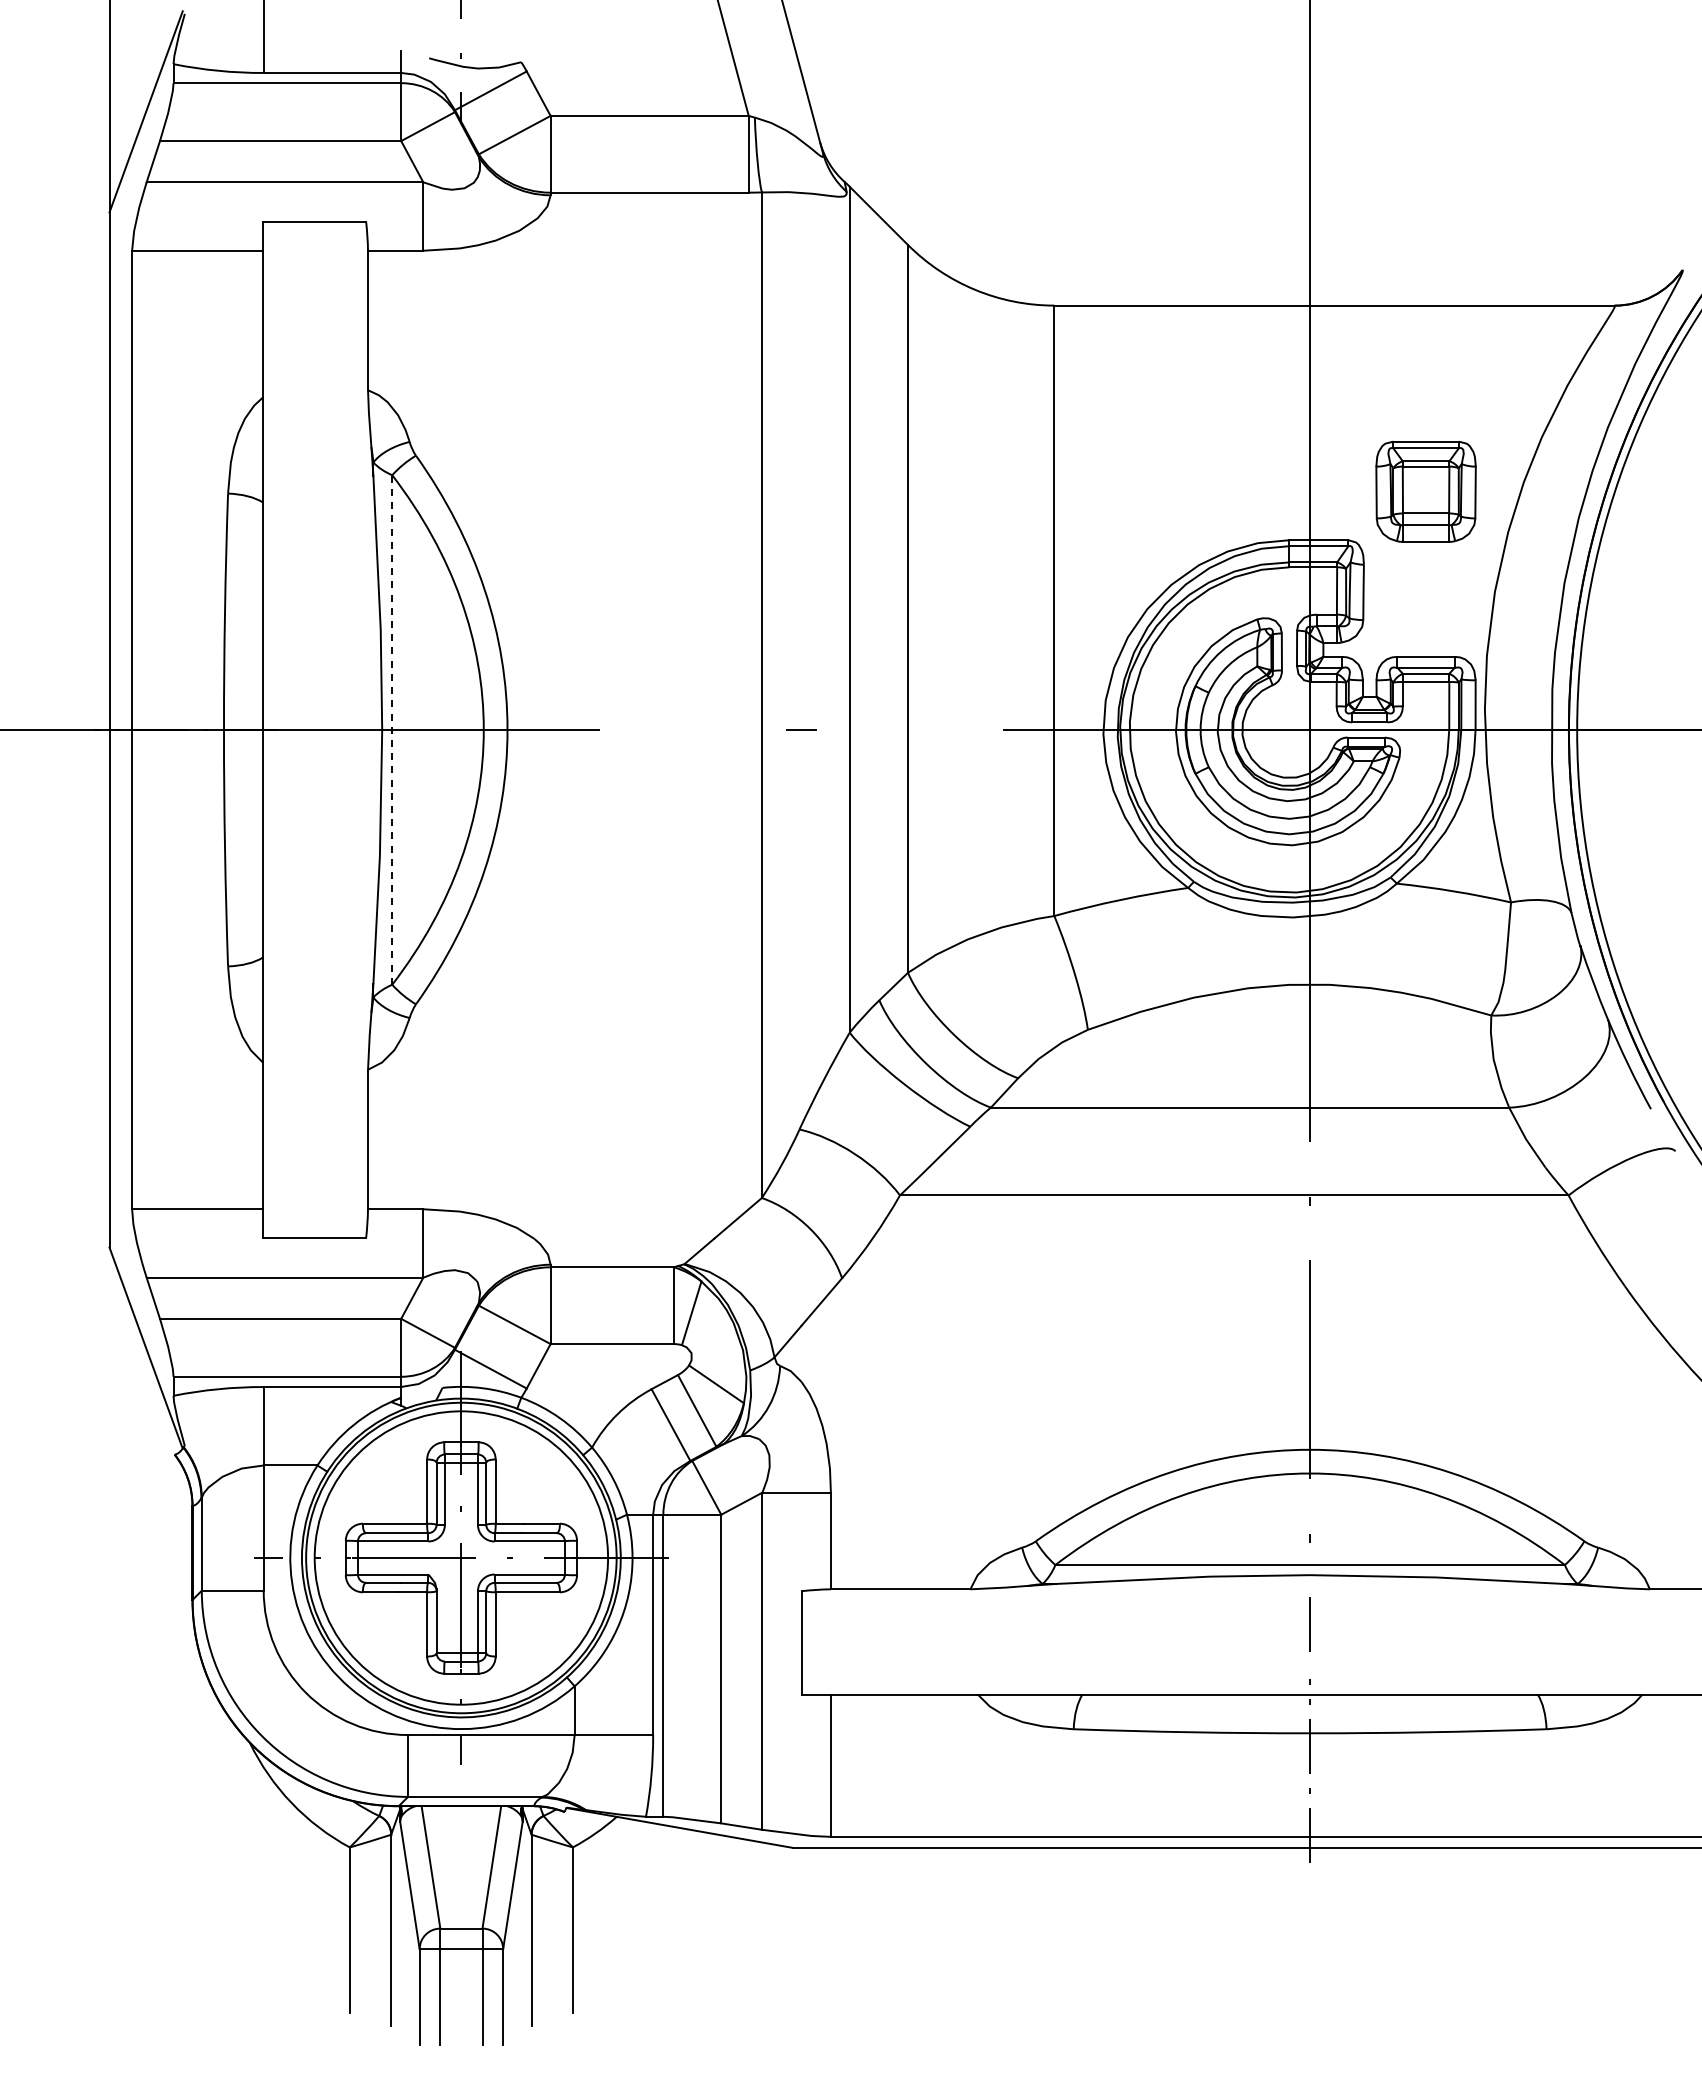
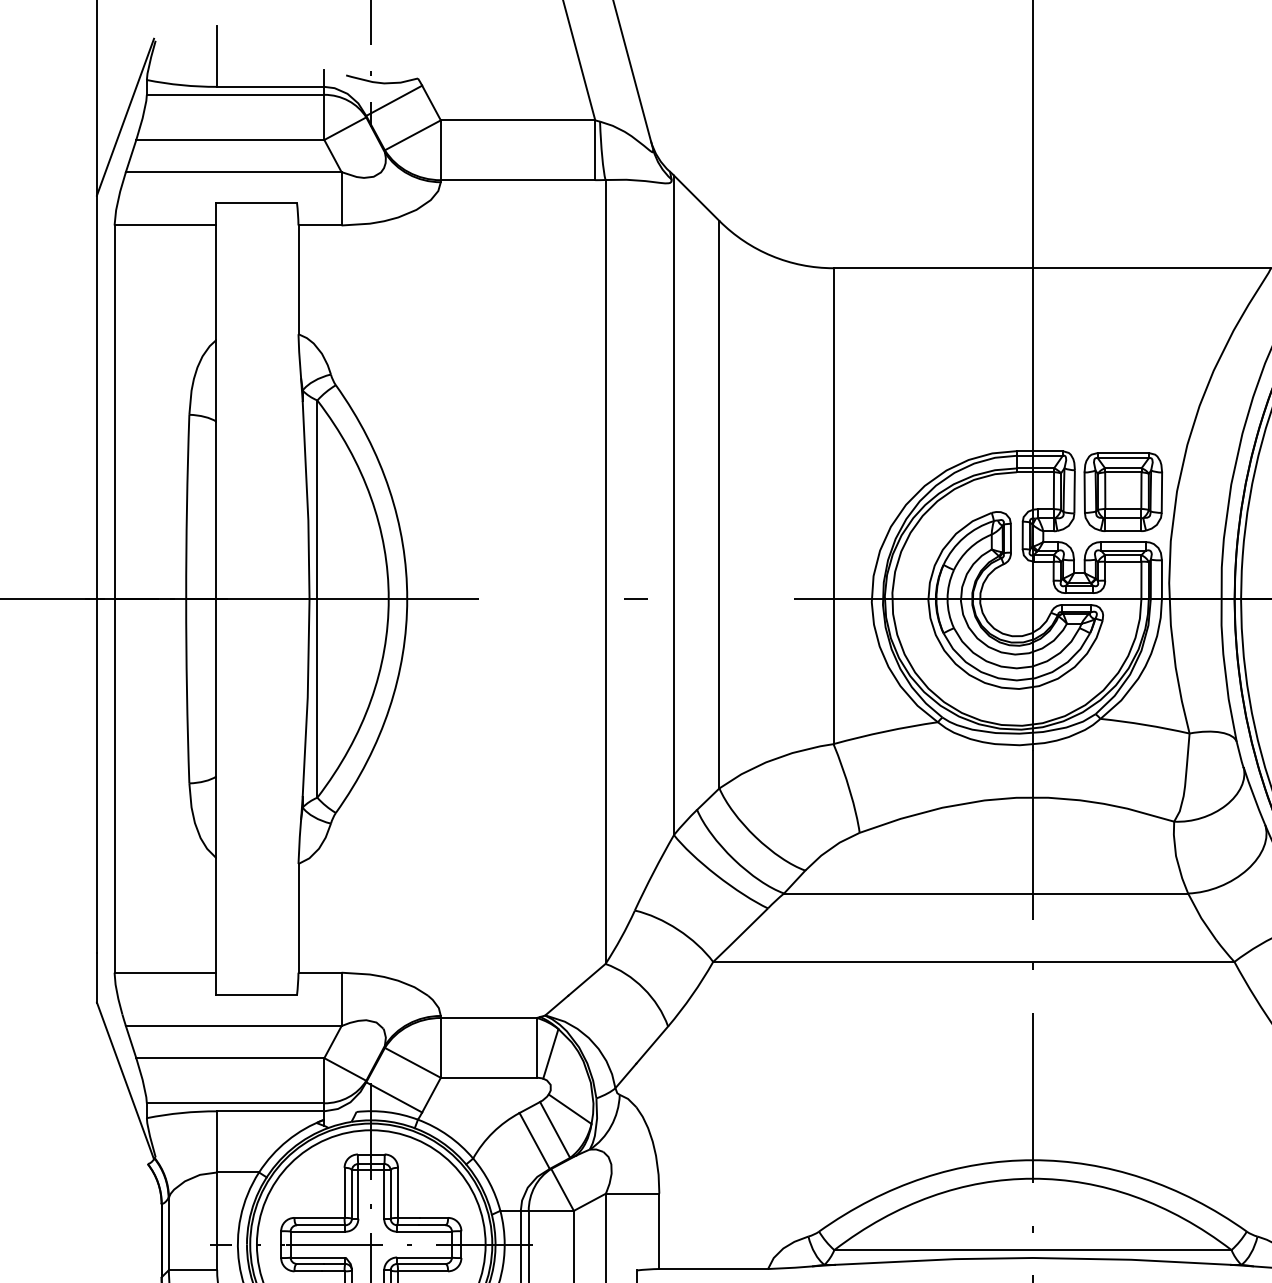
part: (1425, 491) -> (1122, 491), moved
line: (392, 730) -> (317, 599), dashed -> solid

